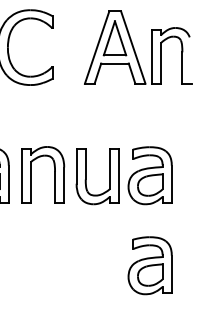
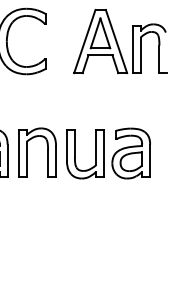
part: (149, 265) -> (130, 232), removed

